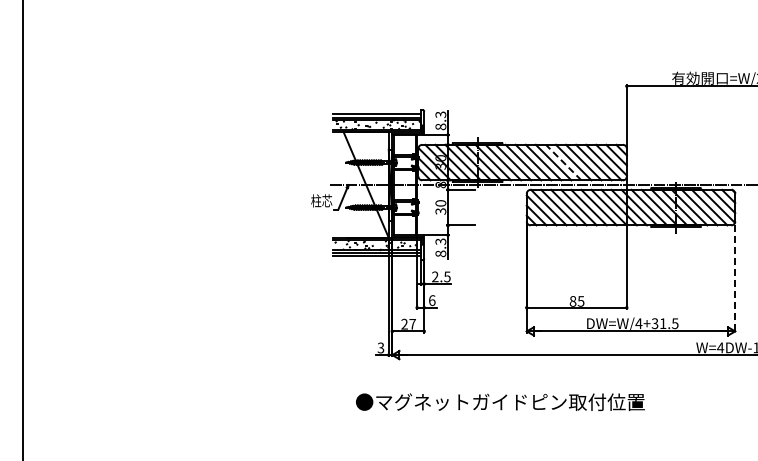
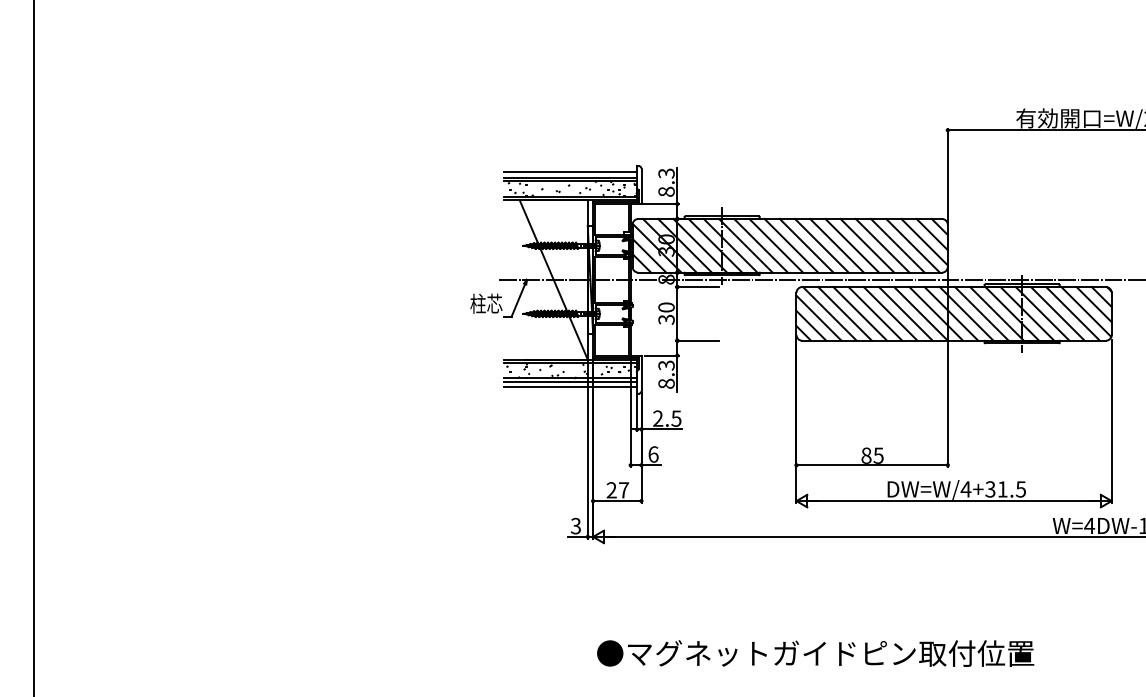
line: (563, 162) -> (852, 245), dashed -> solid
line: (735, 278) -> (1112, 421), dashed -> solid
text: (500, 402) -> (815, 653), moved

